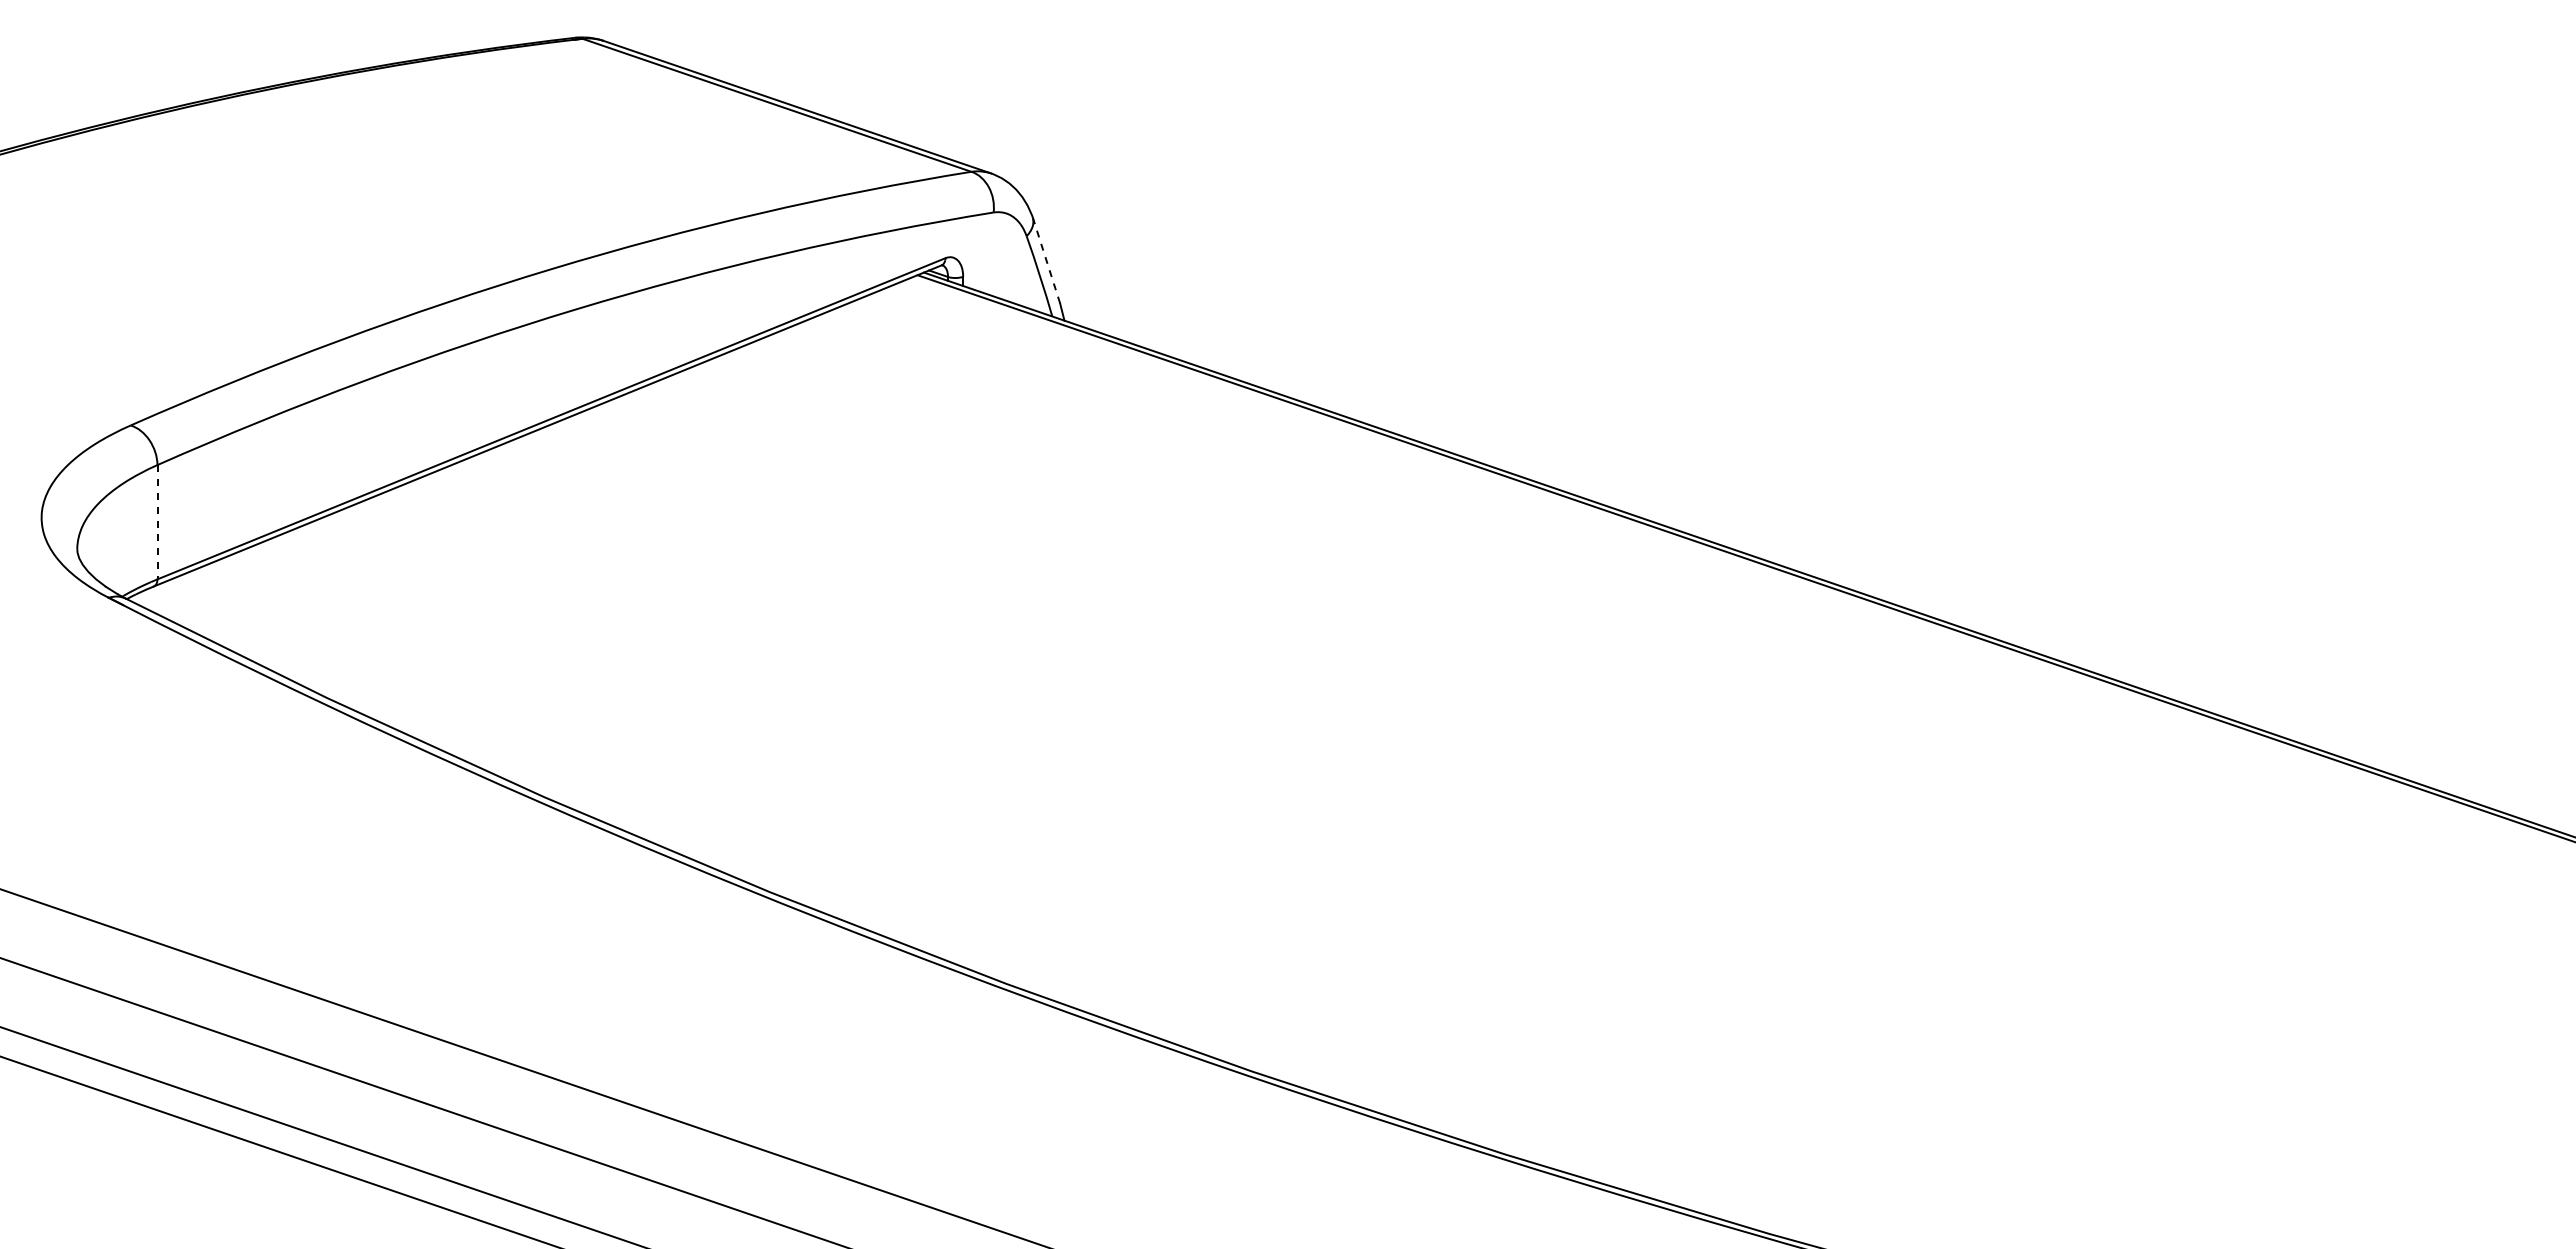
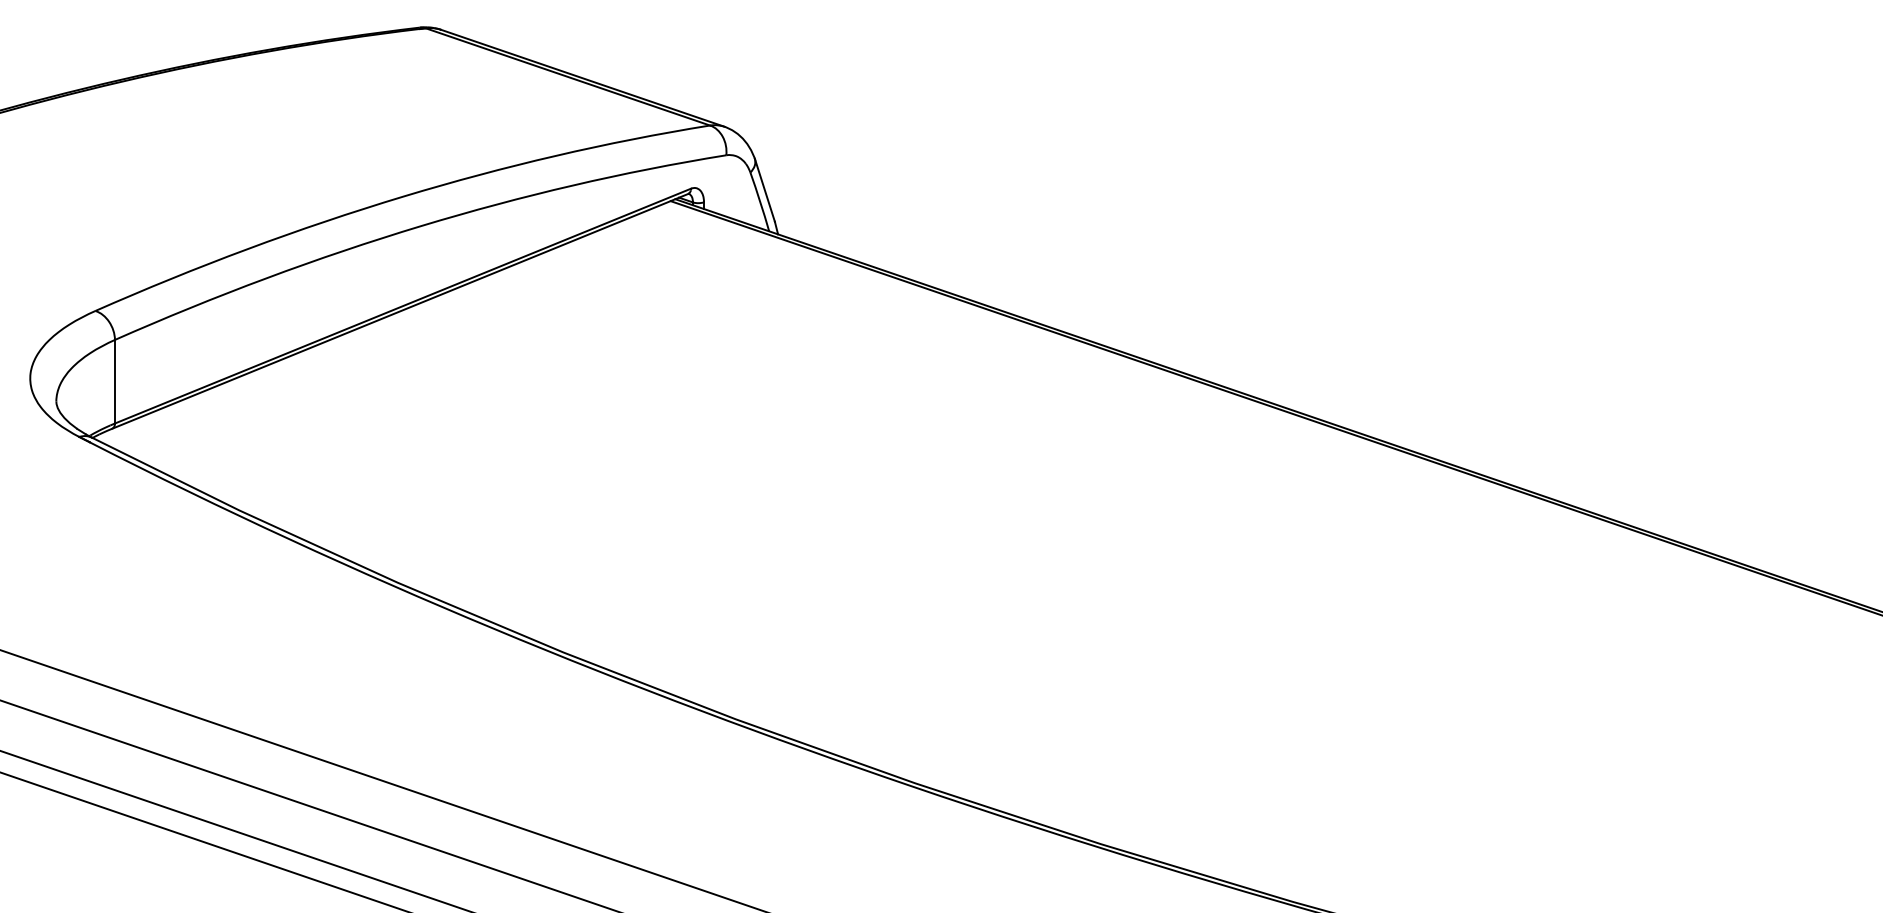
line: (1046, 259) -> (764, 189), dashed -> solid
line: (157, 522) -> (114, 381), dashed -> solid

